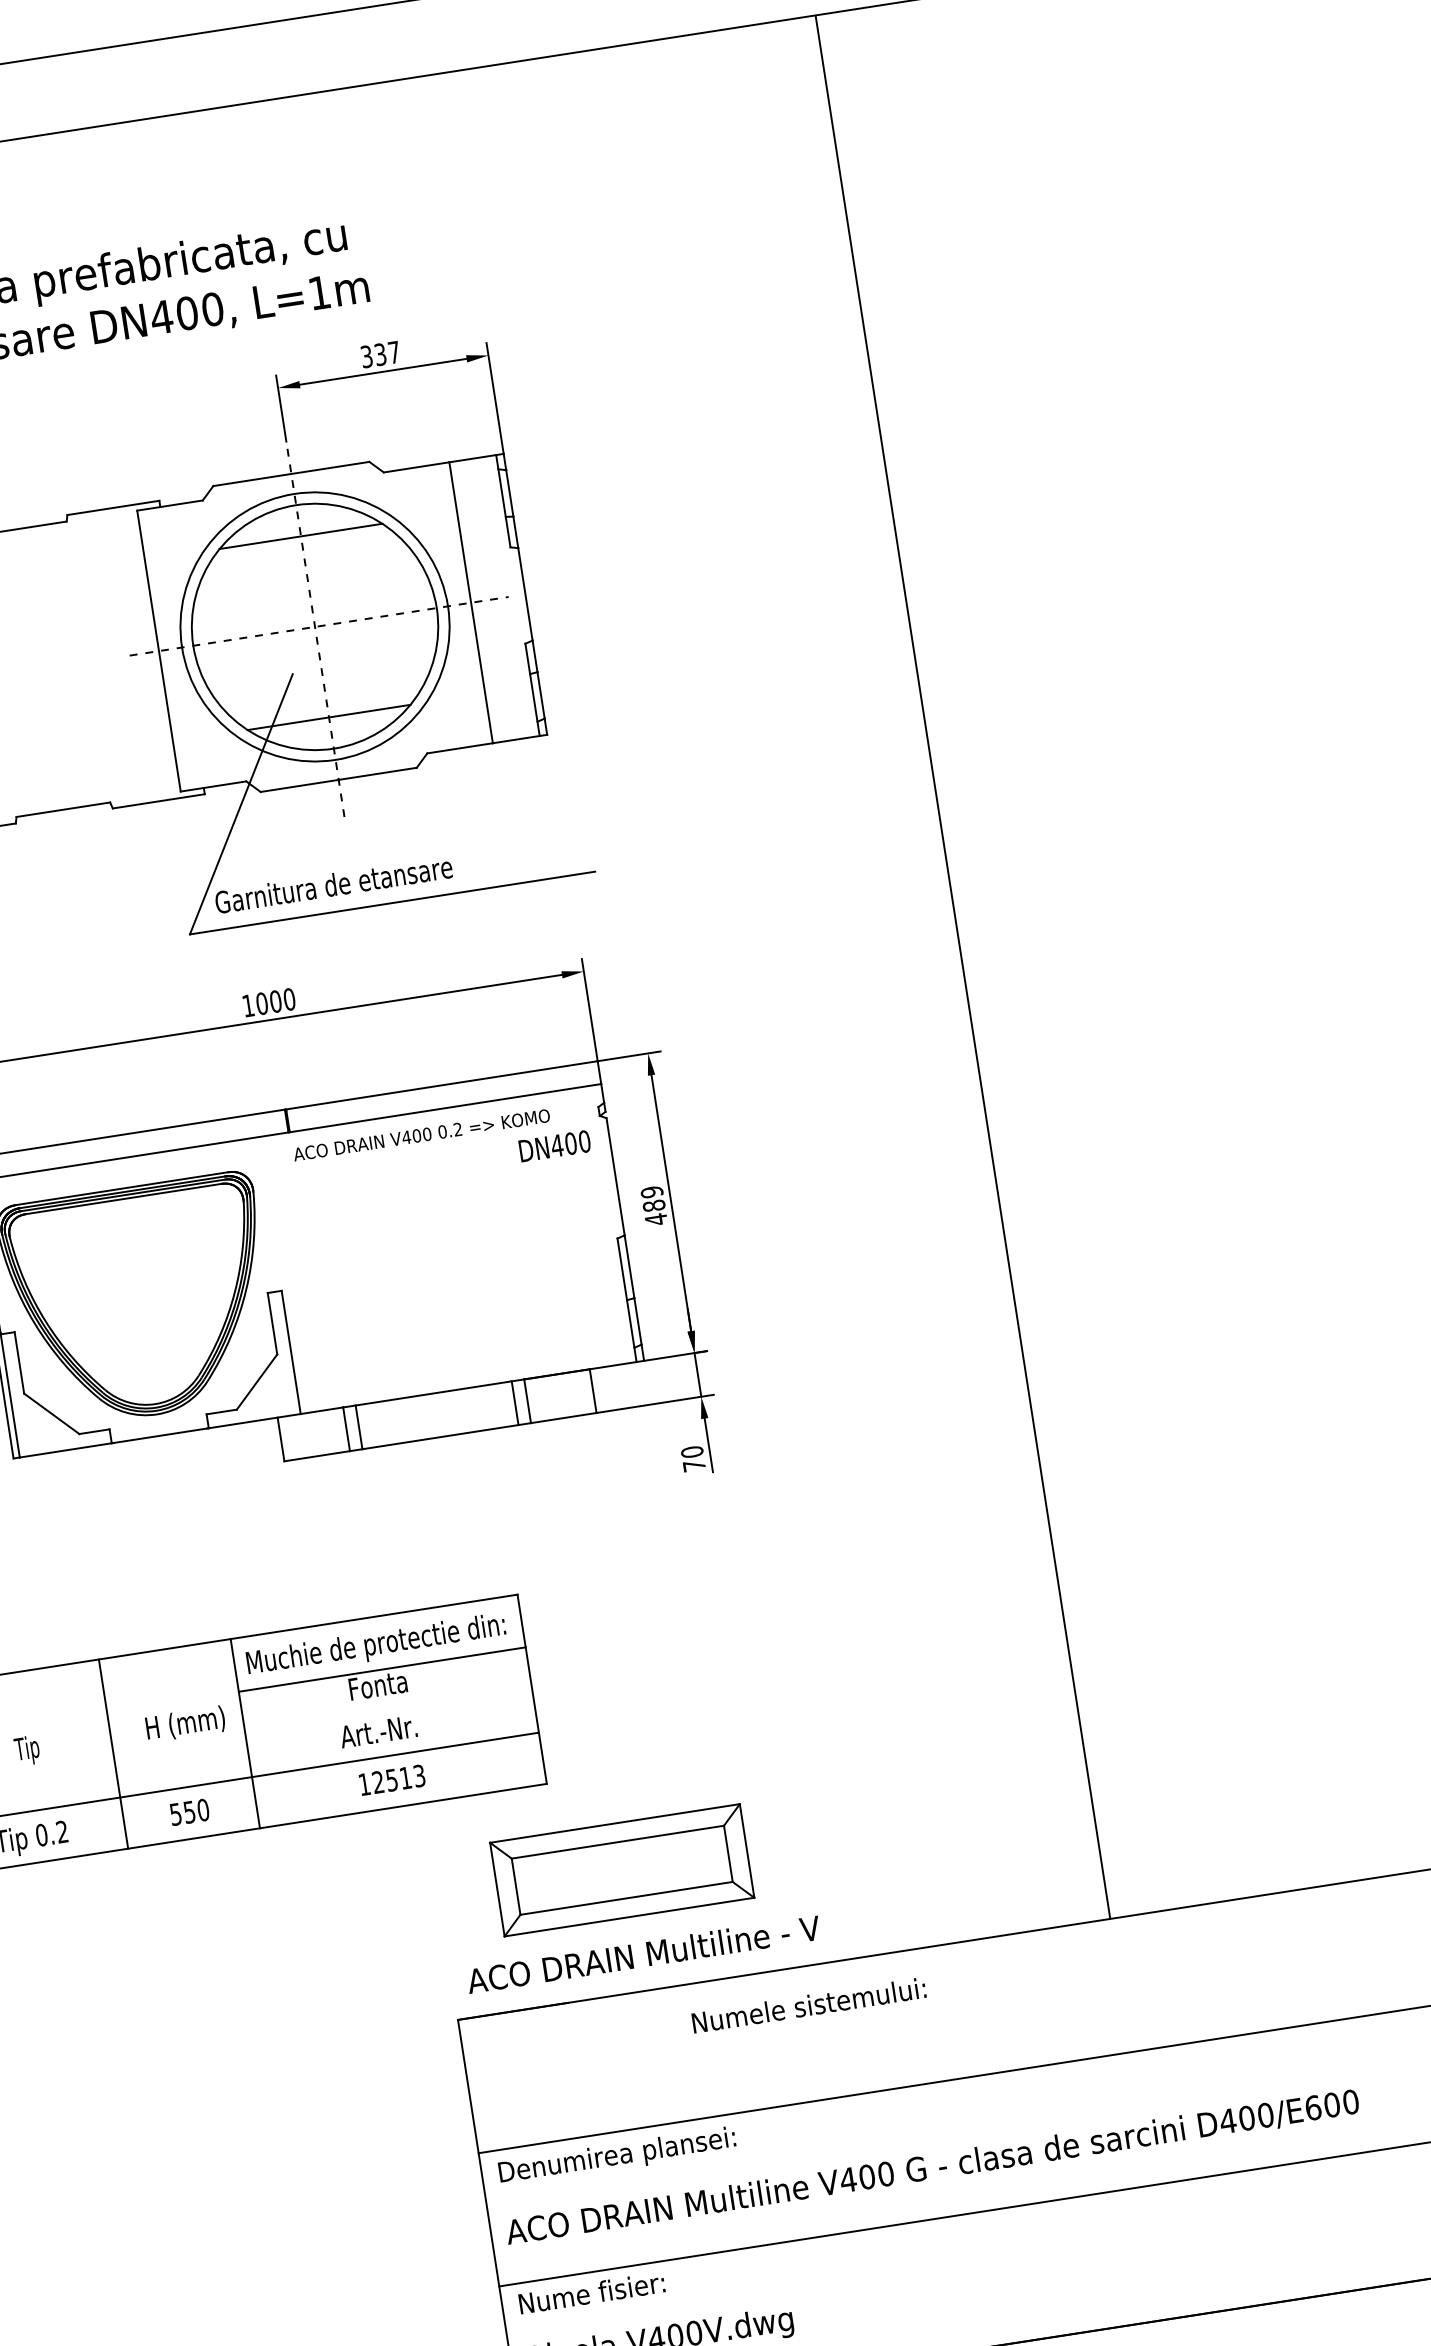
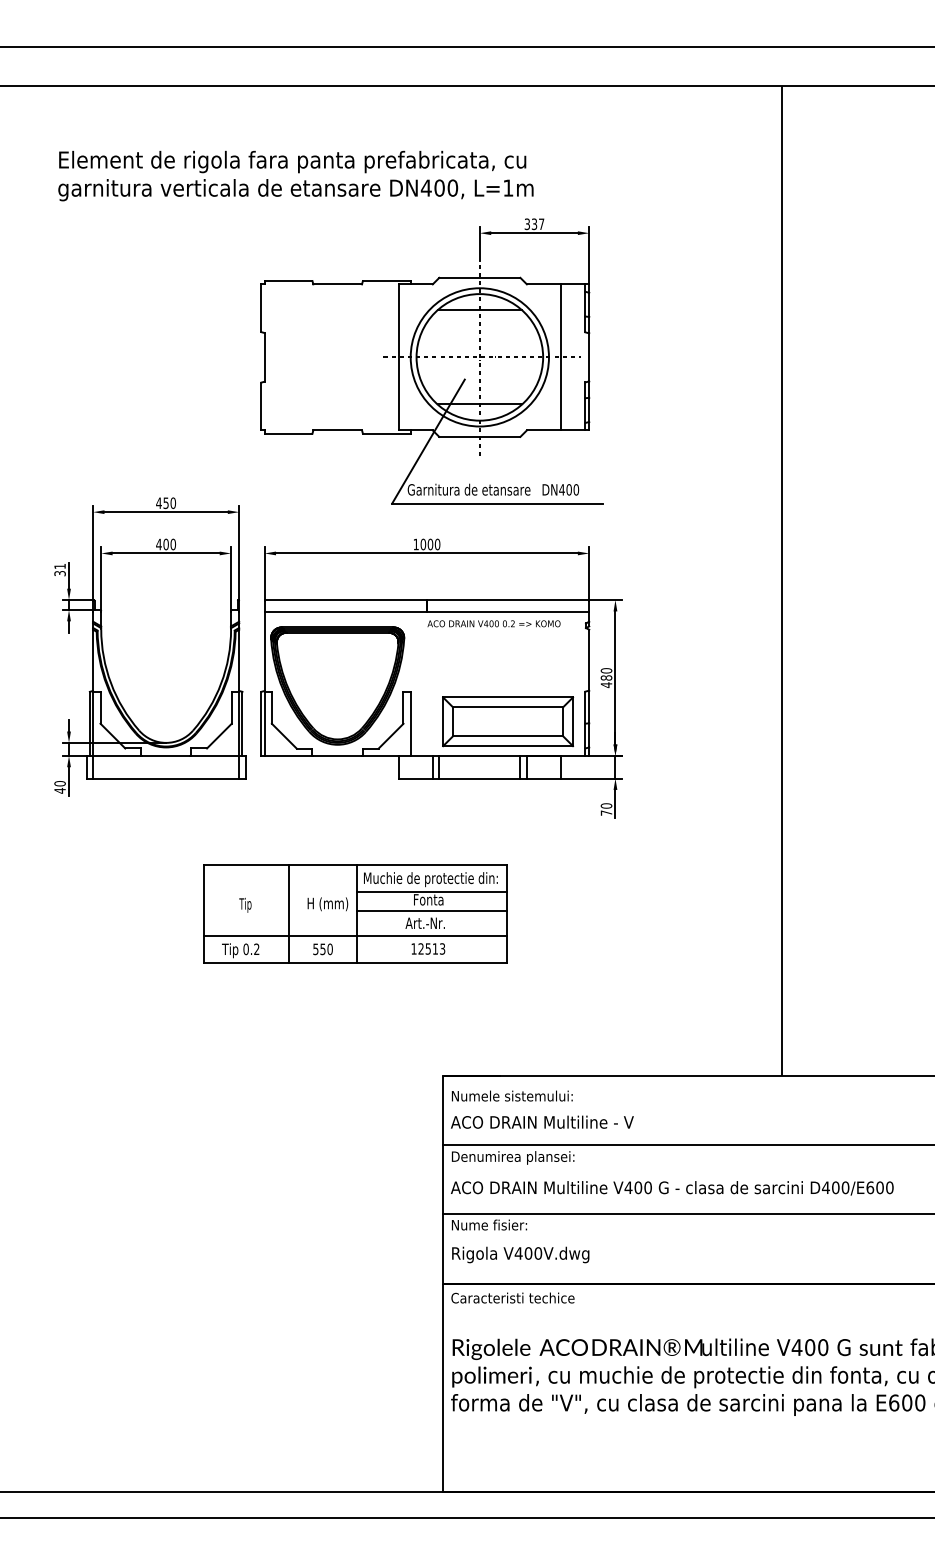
text: (554, 1145) -> (560, 489), moved
text: (651, 1191) -> (606, 670), 489 -> 480
line: (387, 1707) -> (431, 911), added
part: (622, 1869) -> (508, 721), moved
text: (643, 1953) -> (542, 1121), moved
text: (807, 2004) -> (511, 1095), moved

